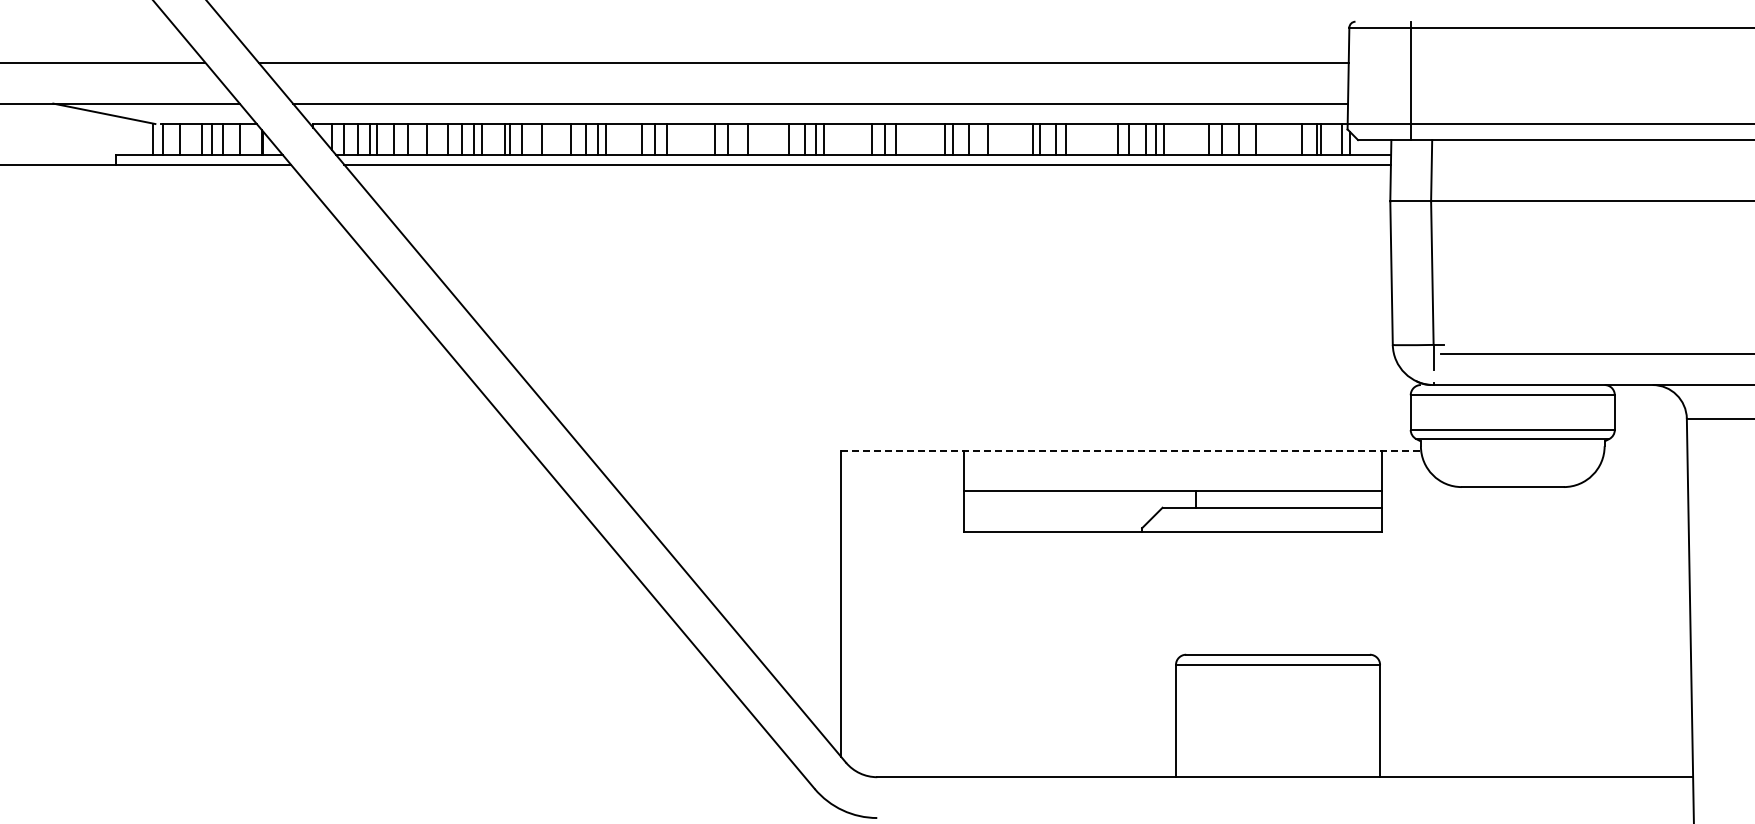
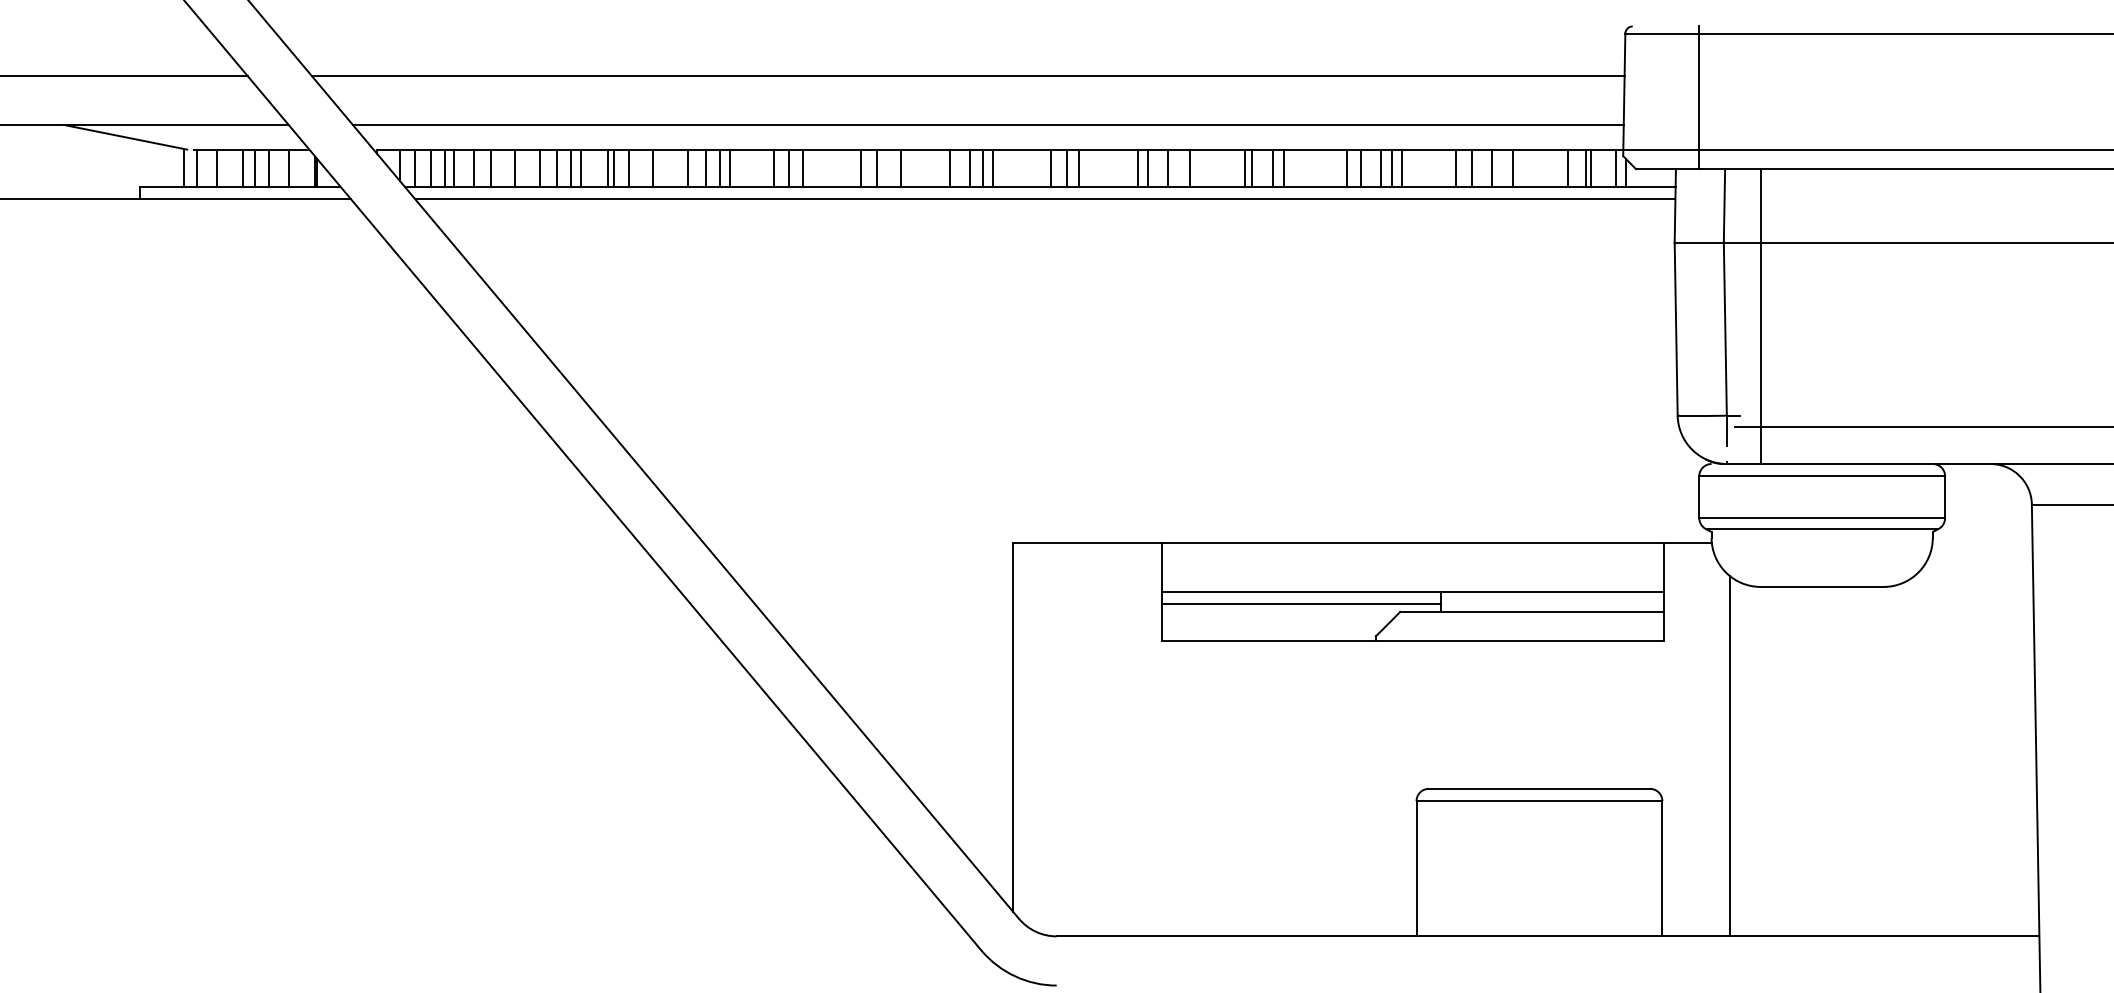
line: (1461, 262) -> (1760, 316), added
line: (1131, 450) -> (1362, 542), dashed -> solid
line: (1080, 501) -> (1301, 604), added
line: (1436, 627) -> (1730, 756), added

